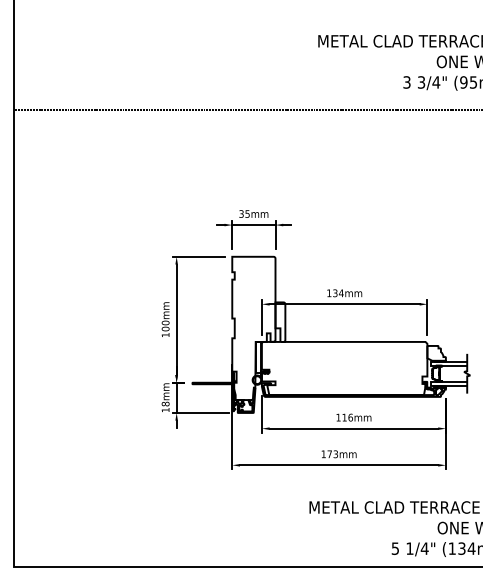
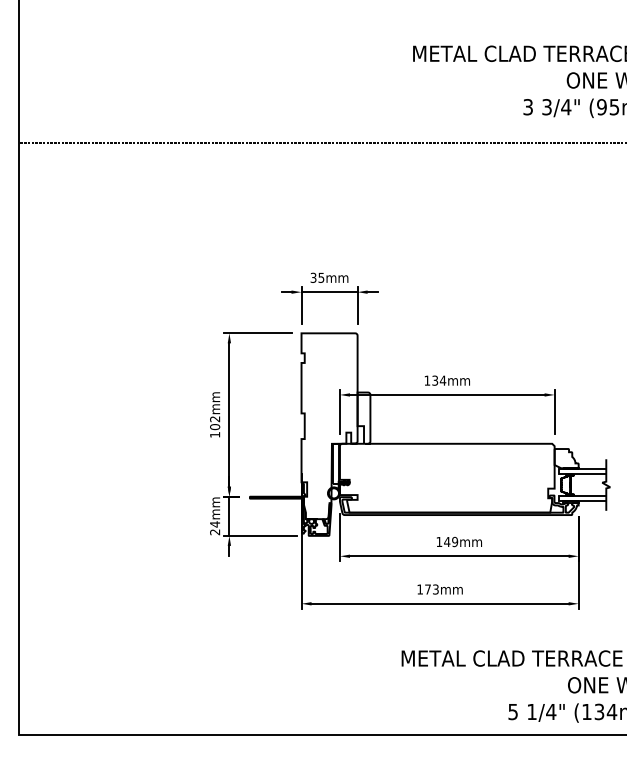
text: (165, 323) -> (215, 419), 100mm -> 102mm
text: (165, 407) -> (215, 528), 18mm -> 24mm
text: (347, 417) -> (451, 541), 116mm -> 149mm

